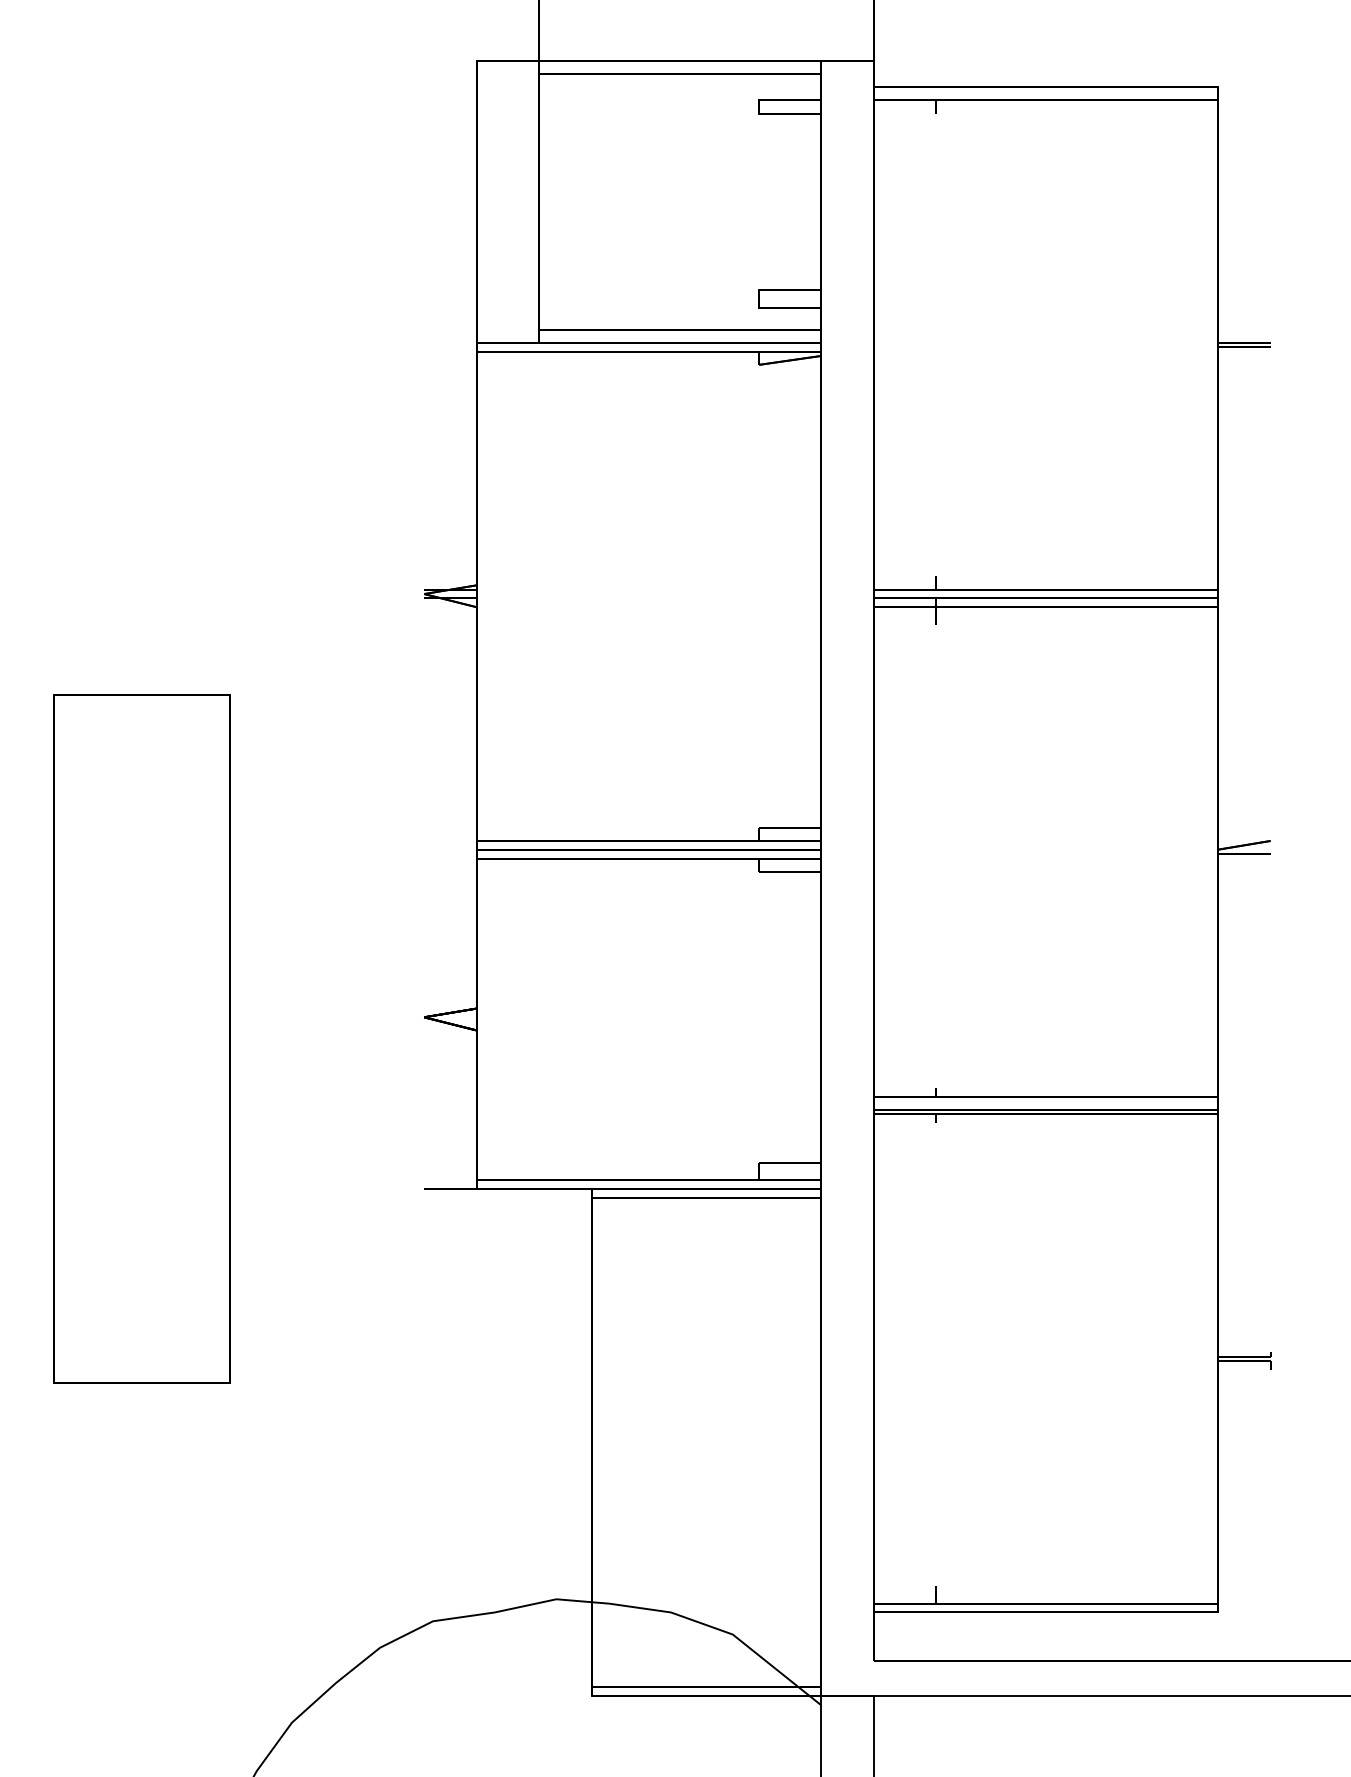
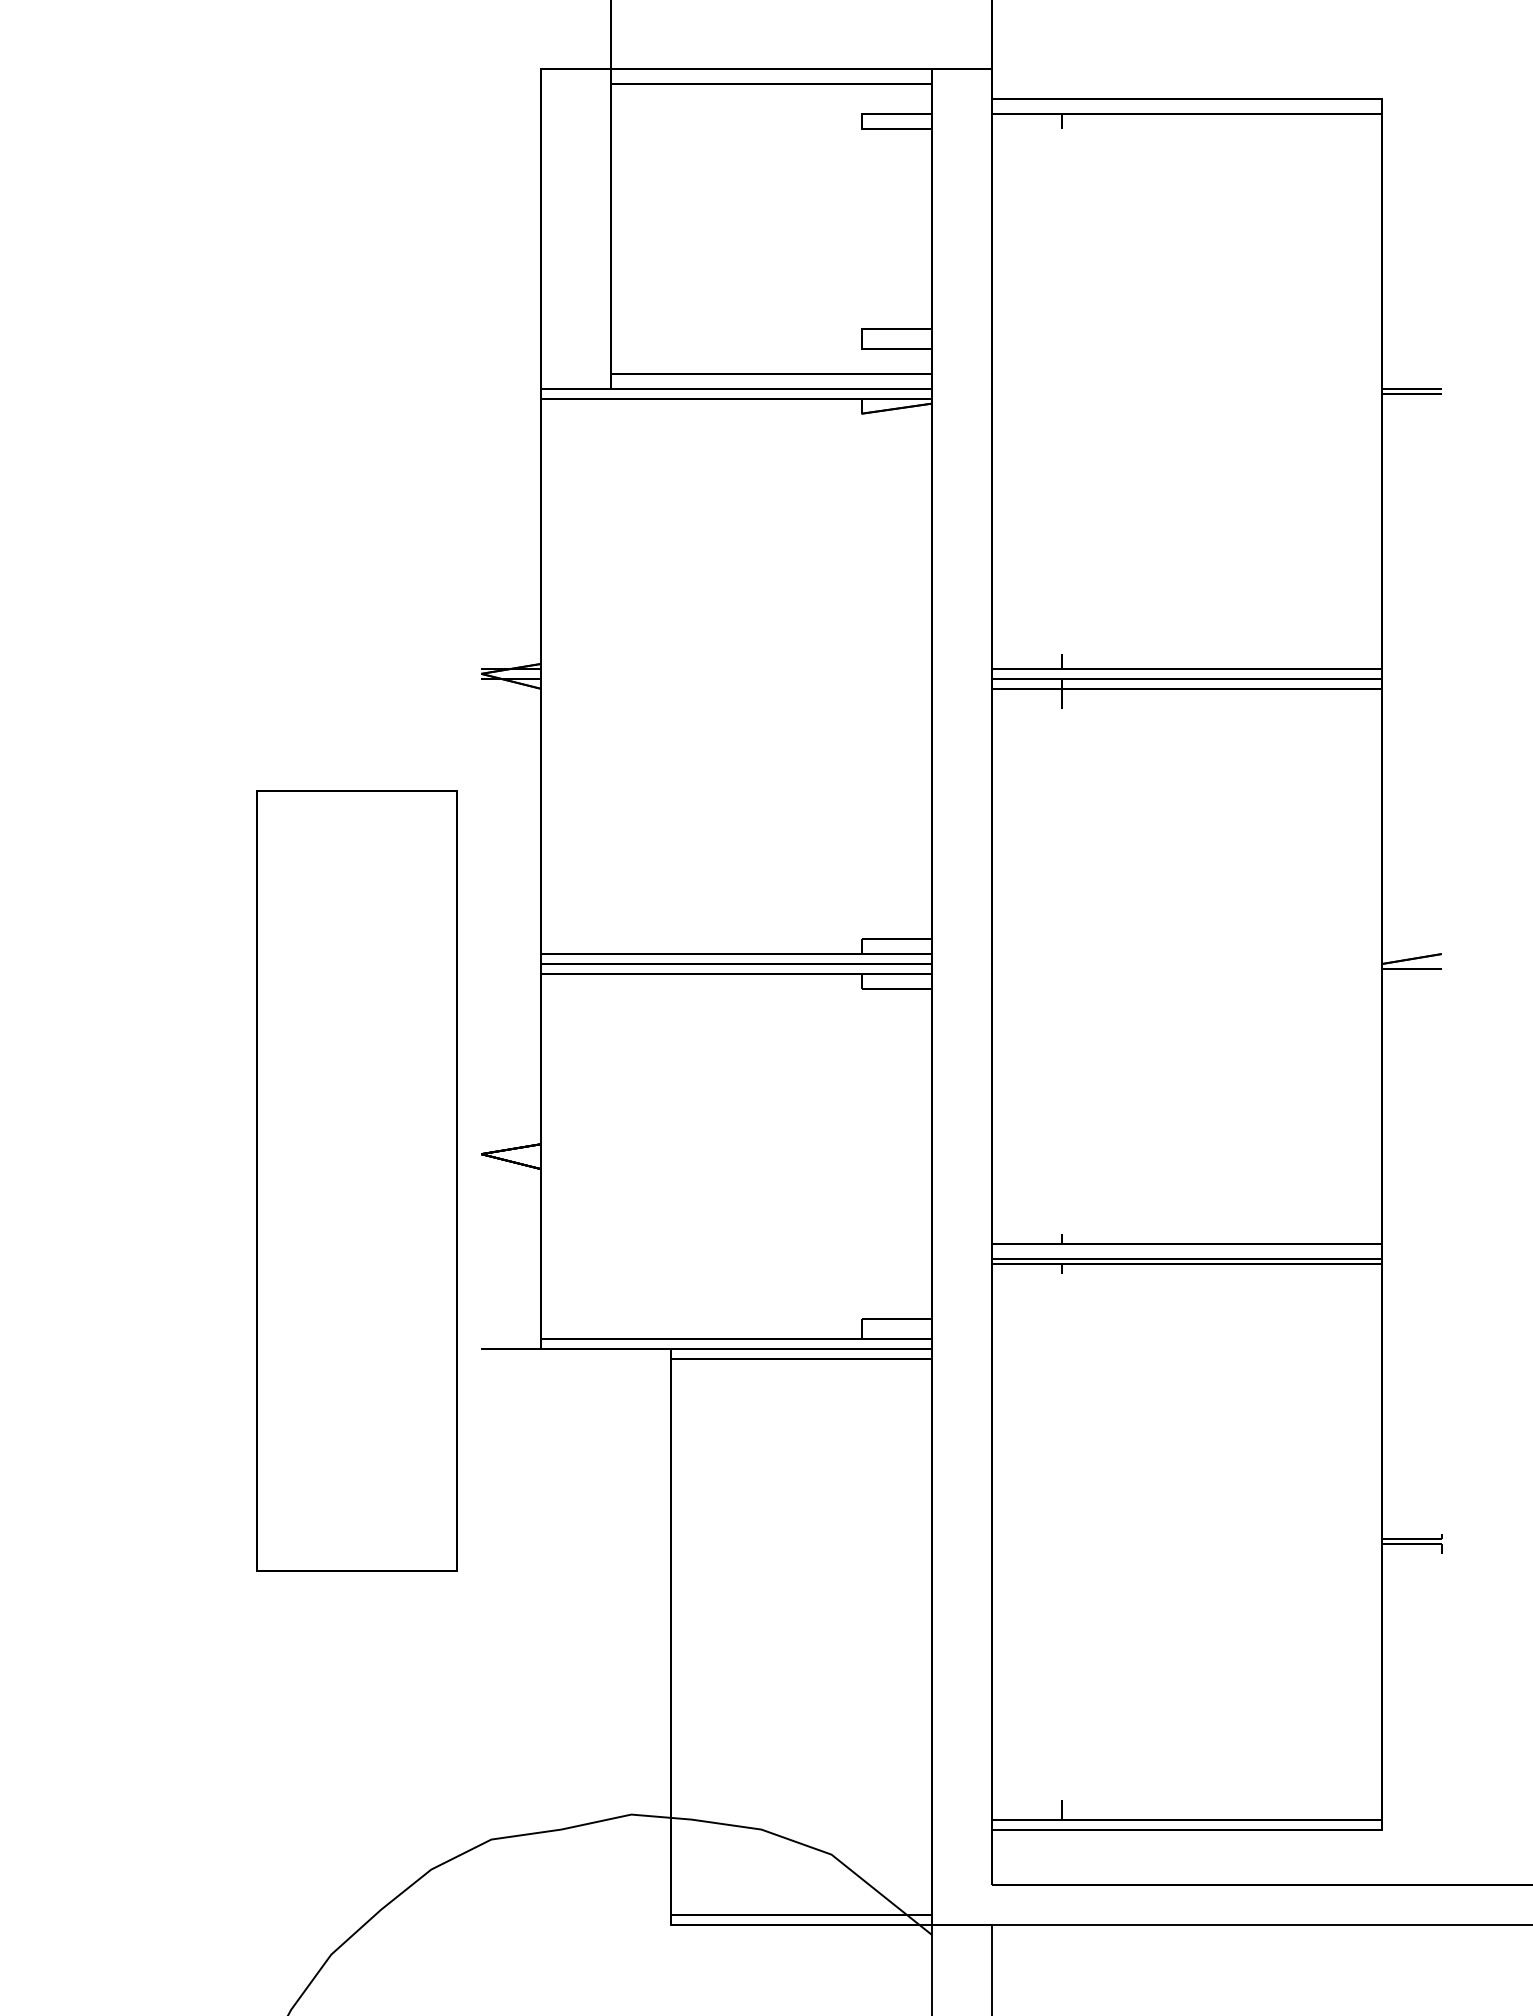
part: (141, 1038) -> (356, 1180), moved

